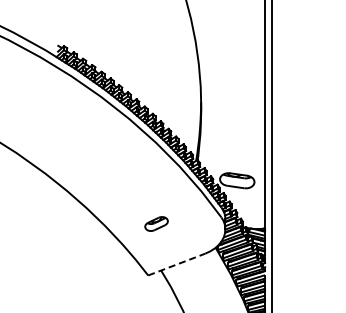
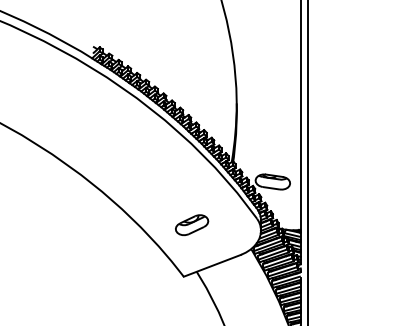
part: (156, 224) -> (192, 225), size x1.43
line: (176, 264) -> (212, 265), dashed -> solid

